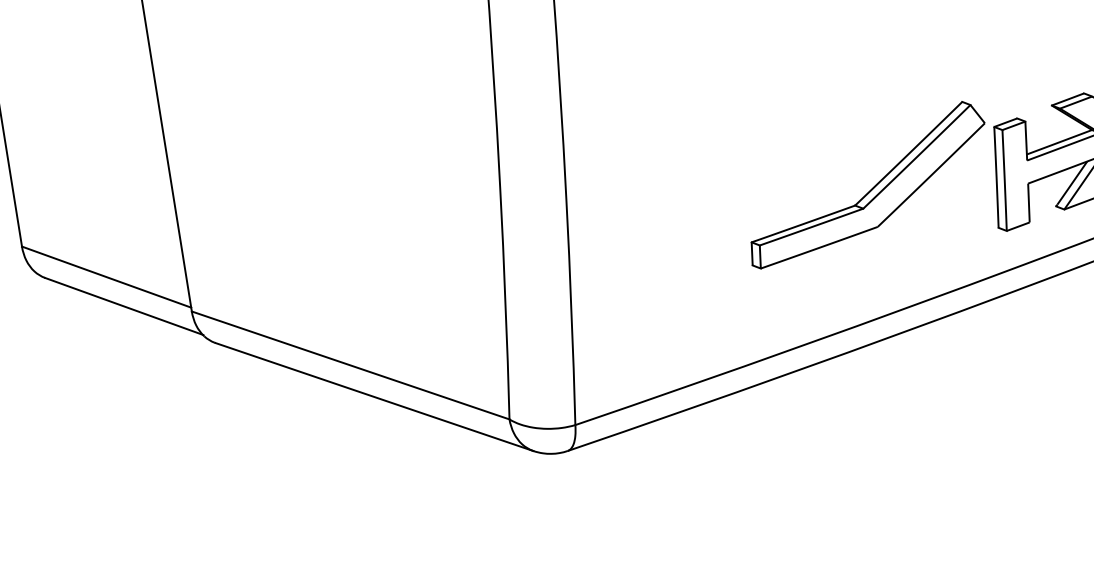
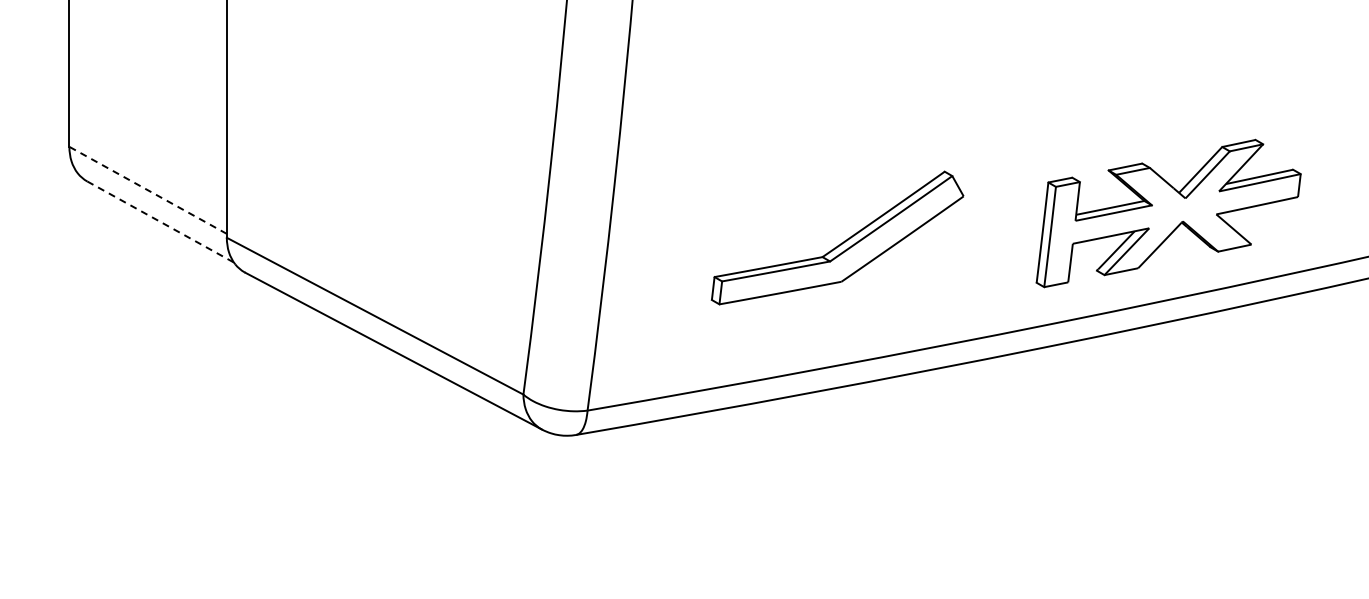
part: (871, 188) -> (841, 242), moved
line: (106, 277) -> (148, 190), solid -> dashed
line: (124, 306) -> (161, 222), solid -> dashed

